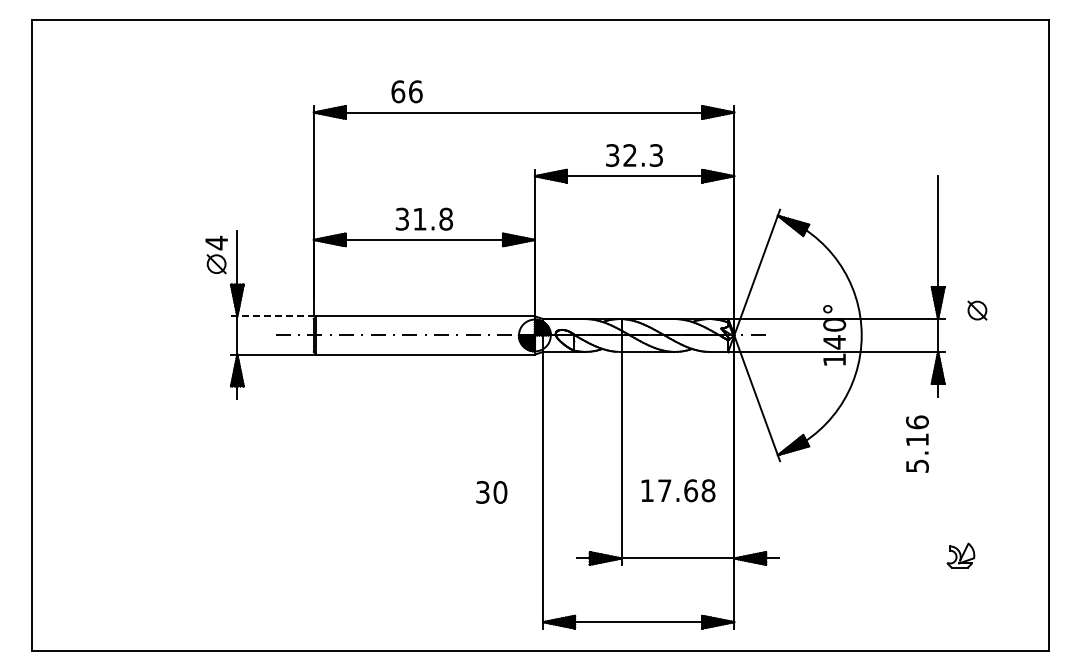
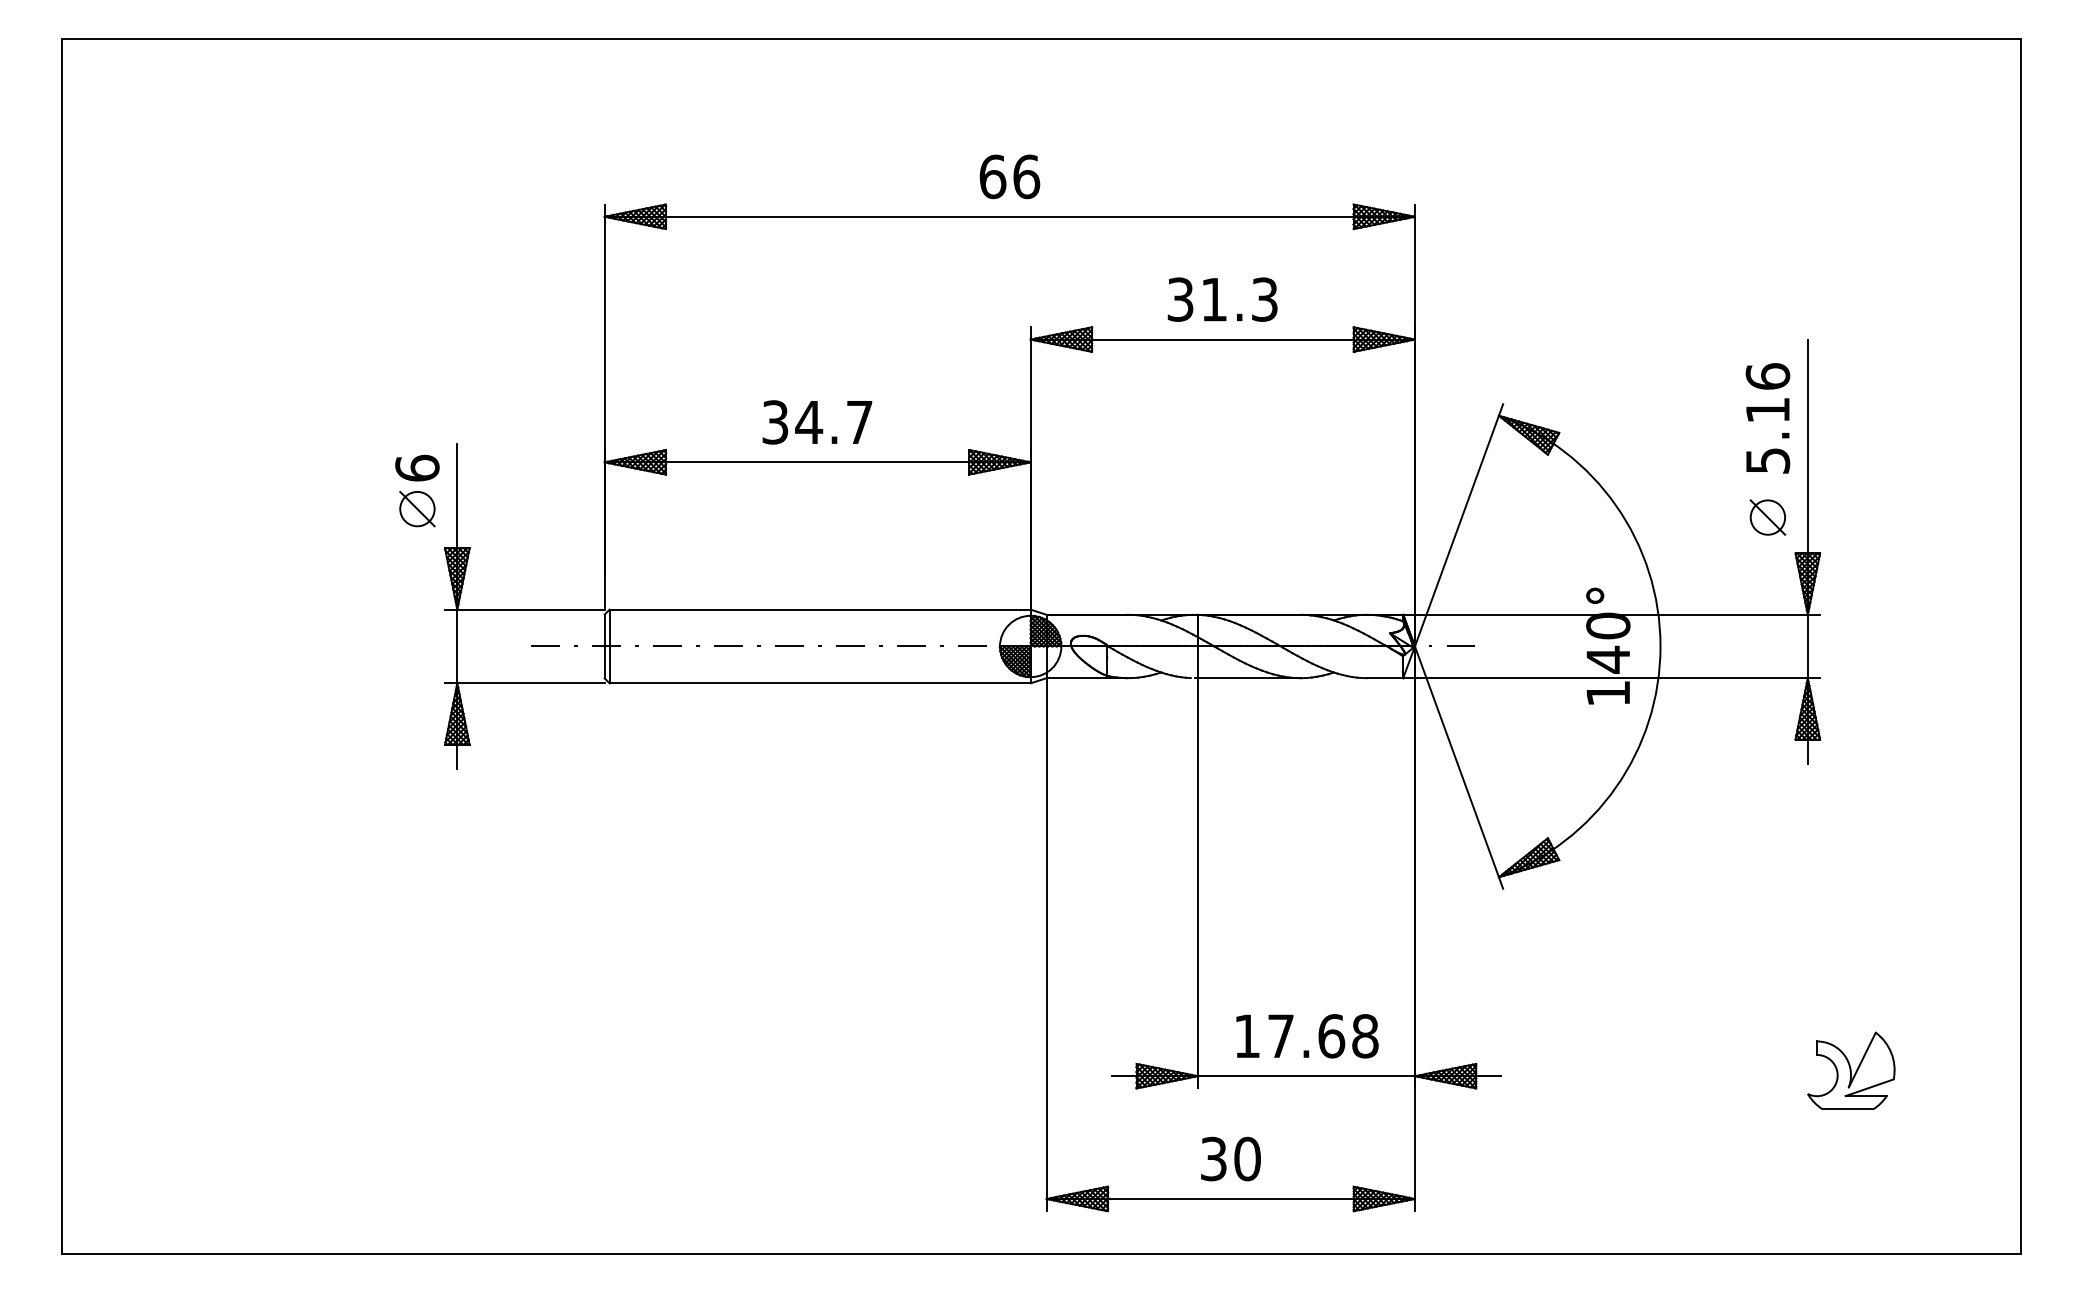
text: (406, 91) -> (1008, 176), moved
text: (629, 155) -> (1213, 299), 32.3 -> 31.3
text: (432, 218) -> (833, 421), 31.8 -> 34.7
text: (216, 242) -> (417, 467), 4 -> 6
part: (977, 310) -> (1768, 517), moved
line: (272, 316) -> (525, 609), dashed -> solid
text: (917, 443) -> (1768, 417), moved
text: (678, 490) -> (1307, 1035), moved
text: (491, 492) -> (1230, 1159), moved
part: (960, 555) -> (1850, 1070), size x1.67

